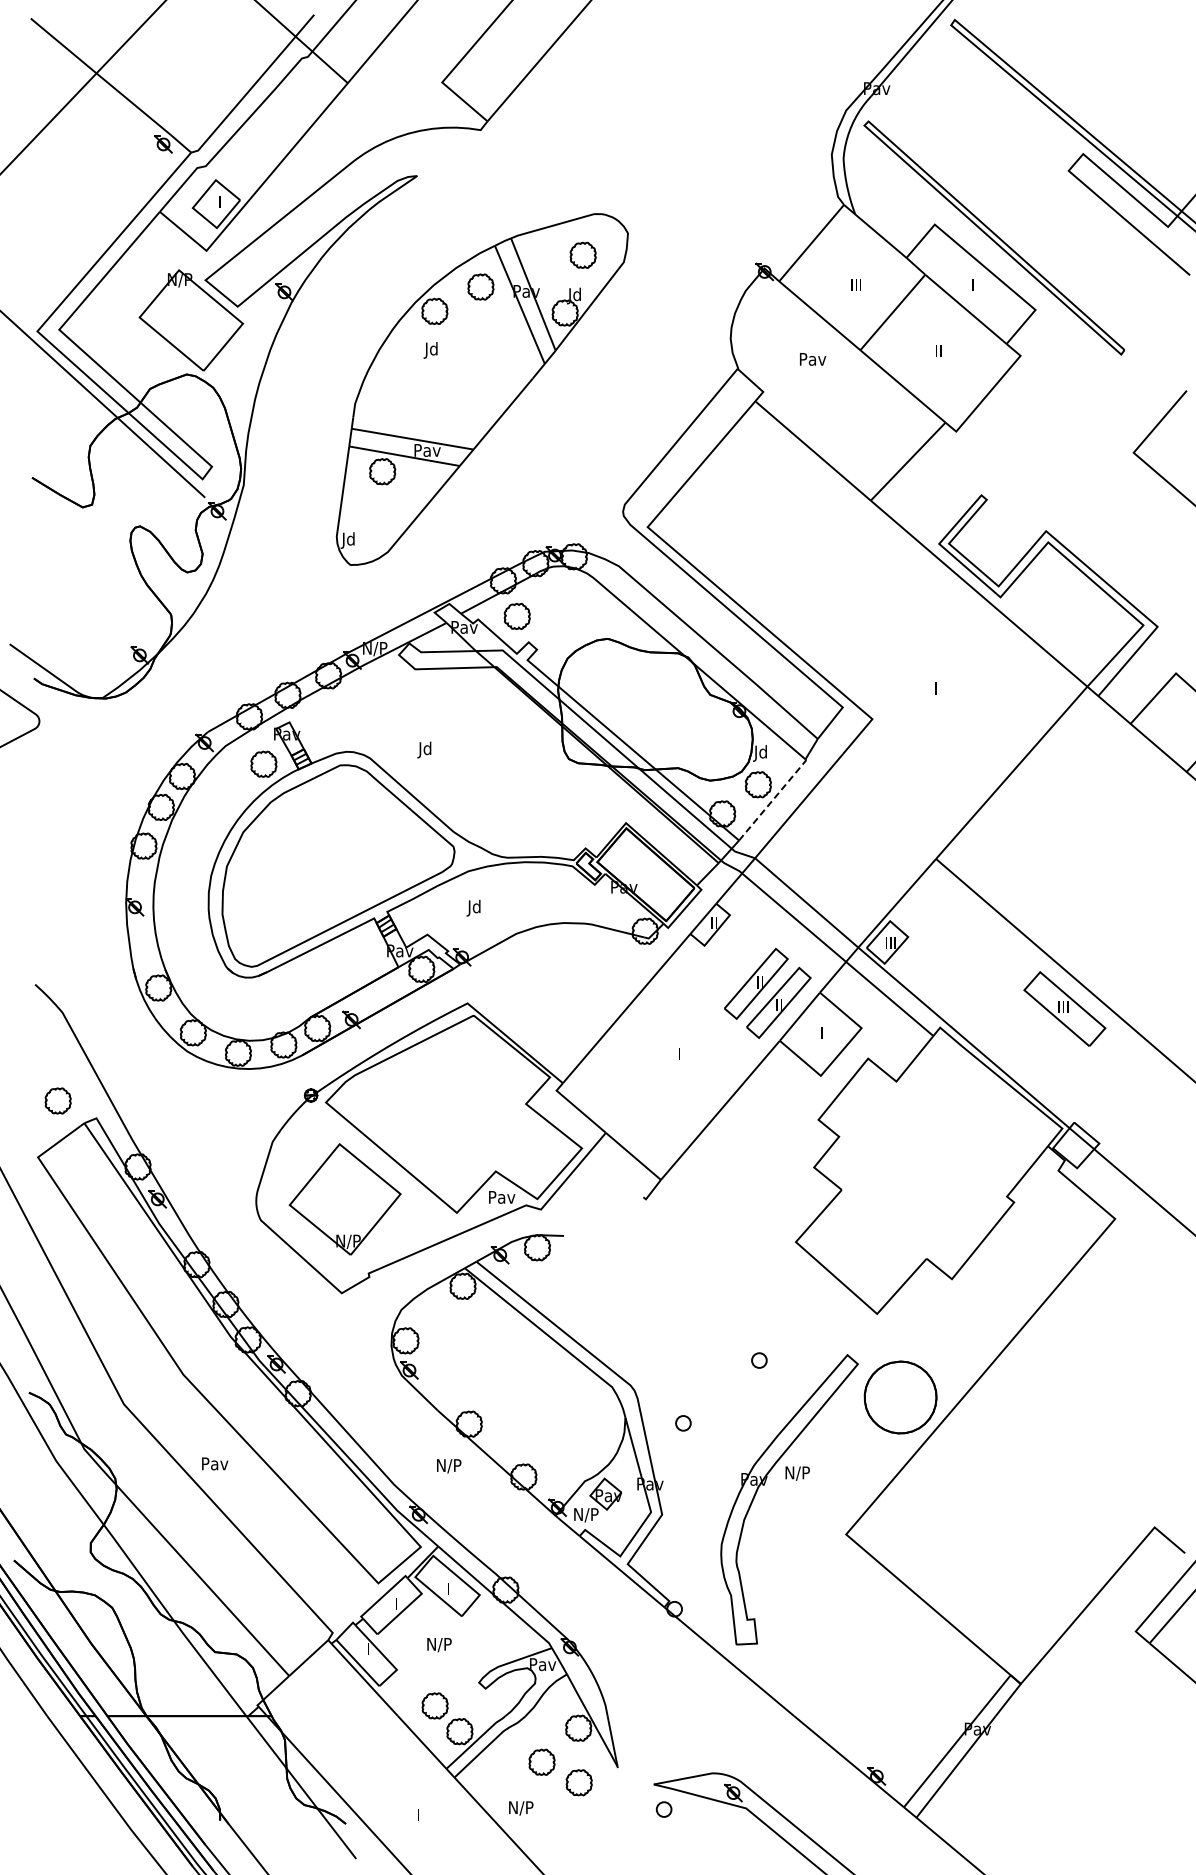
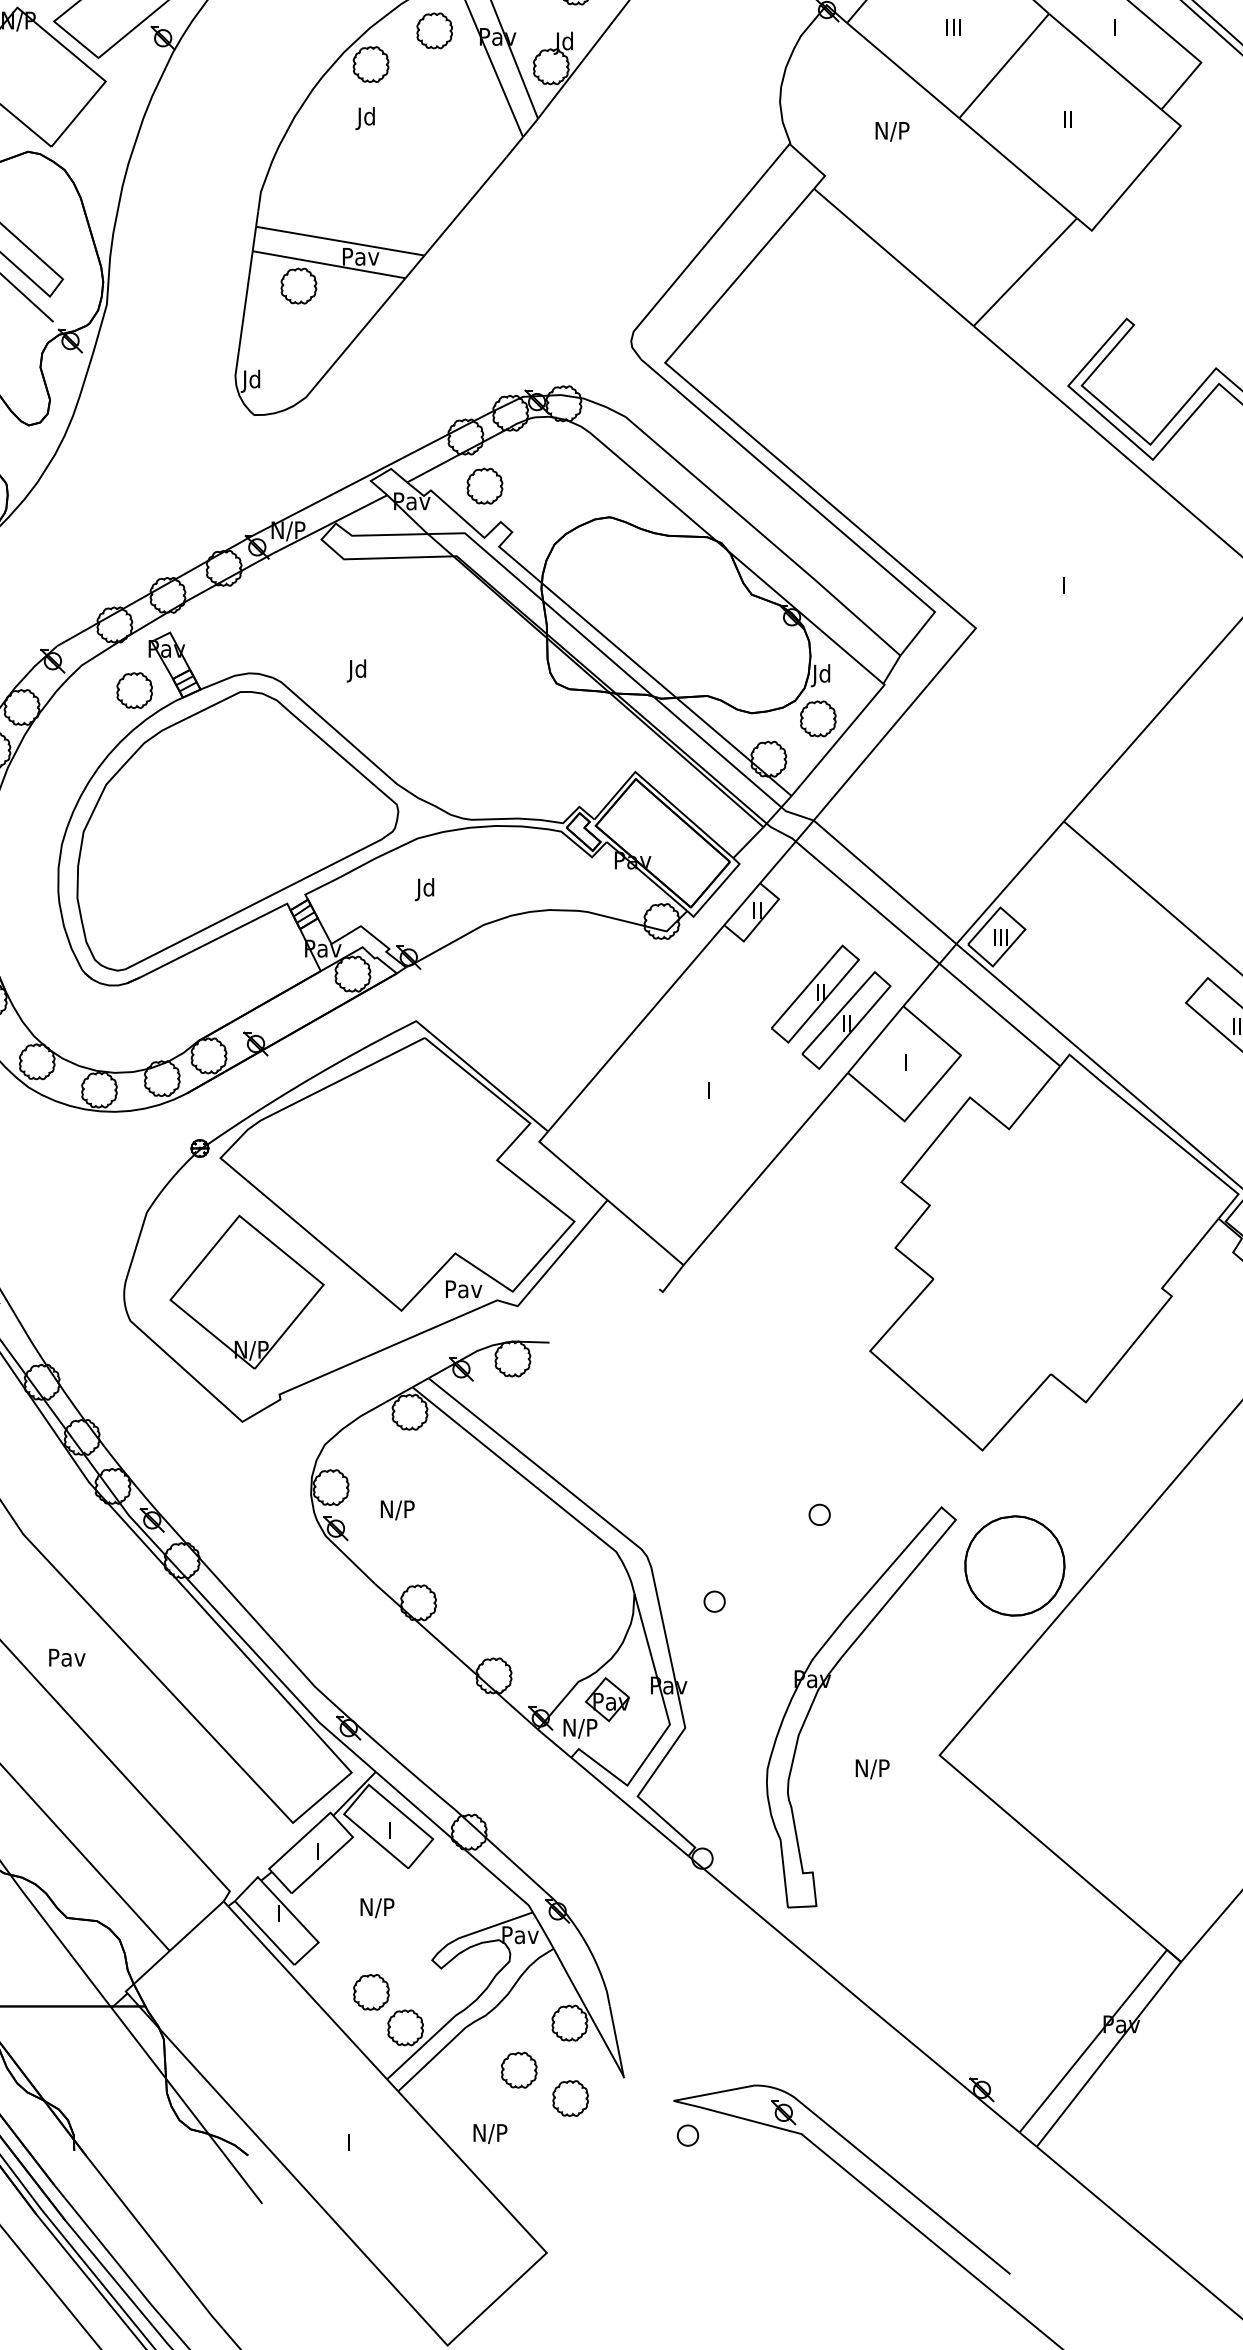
text: (813, 360) -> (894, 132), Pav -> N/P
line: (773, 799) -> (839, 739), dashed -> solid
text: (449, 1466) -> (398, 1510), moved
text: (797, 1473) -> (872, 1769), moved

